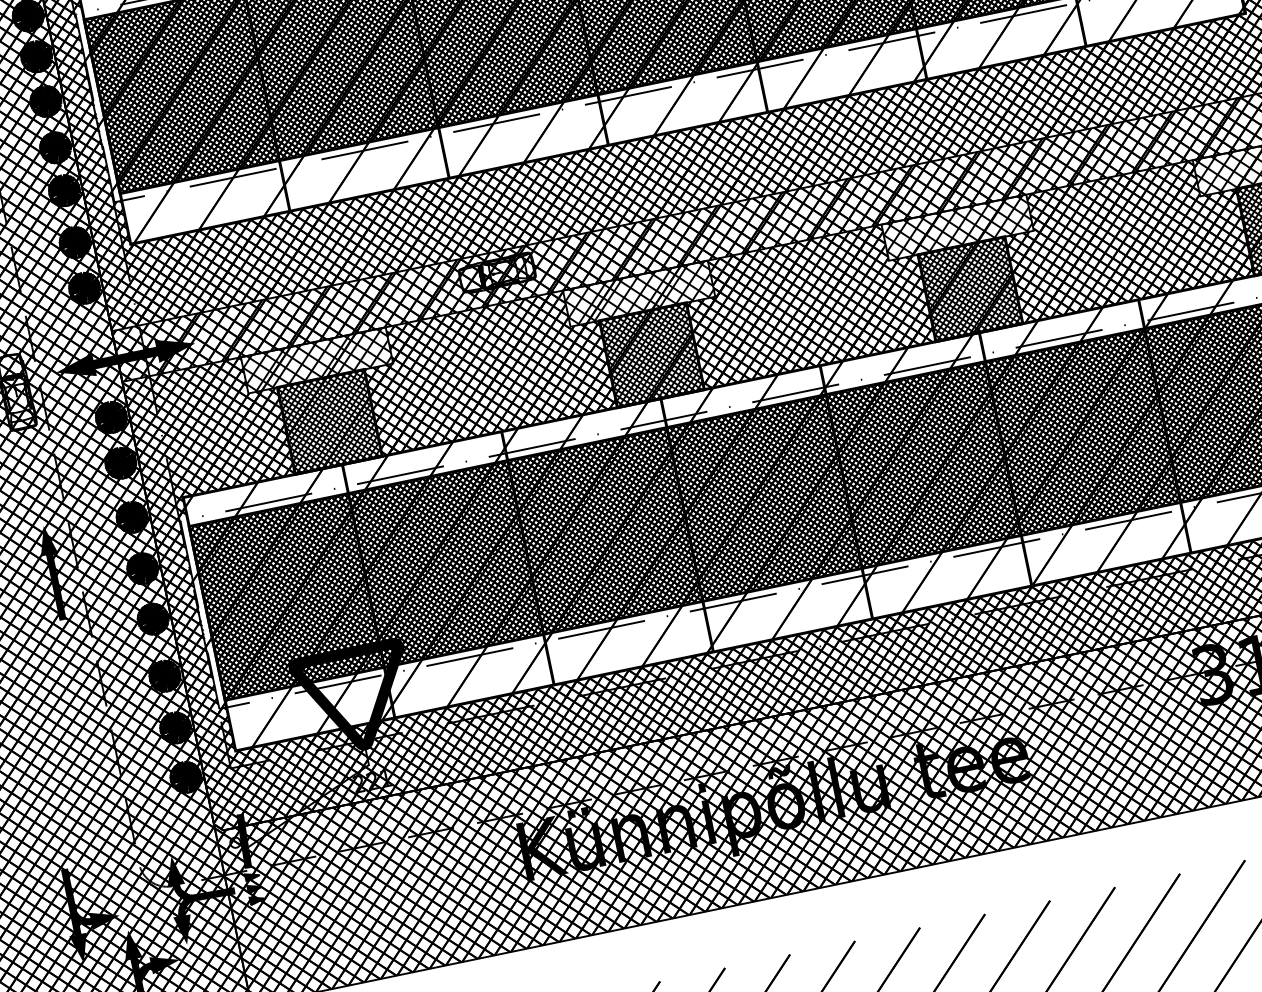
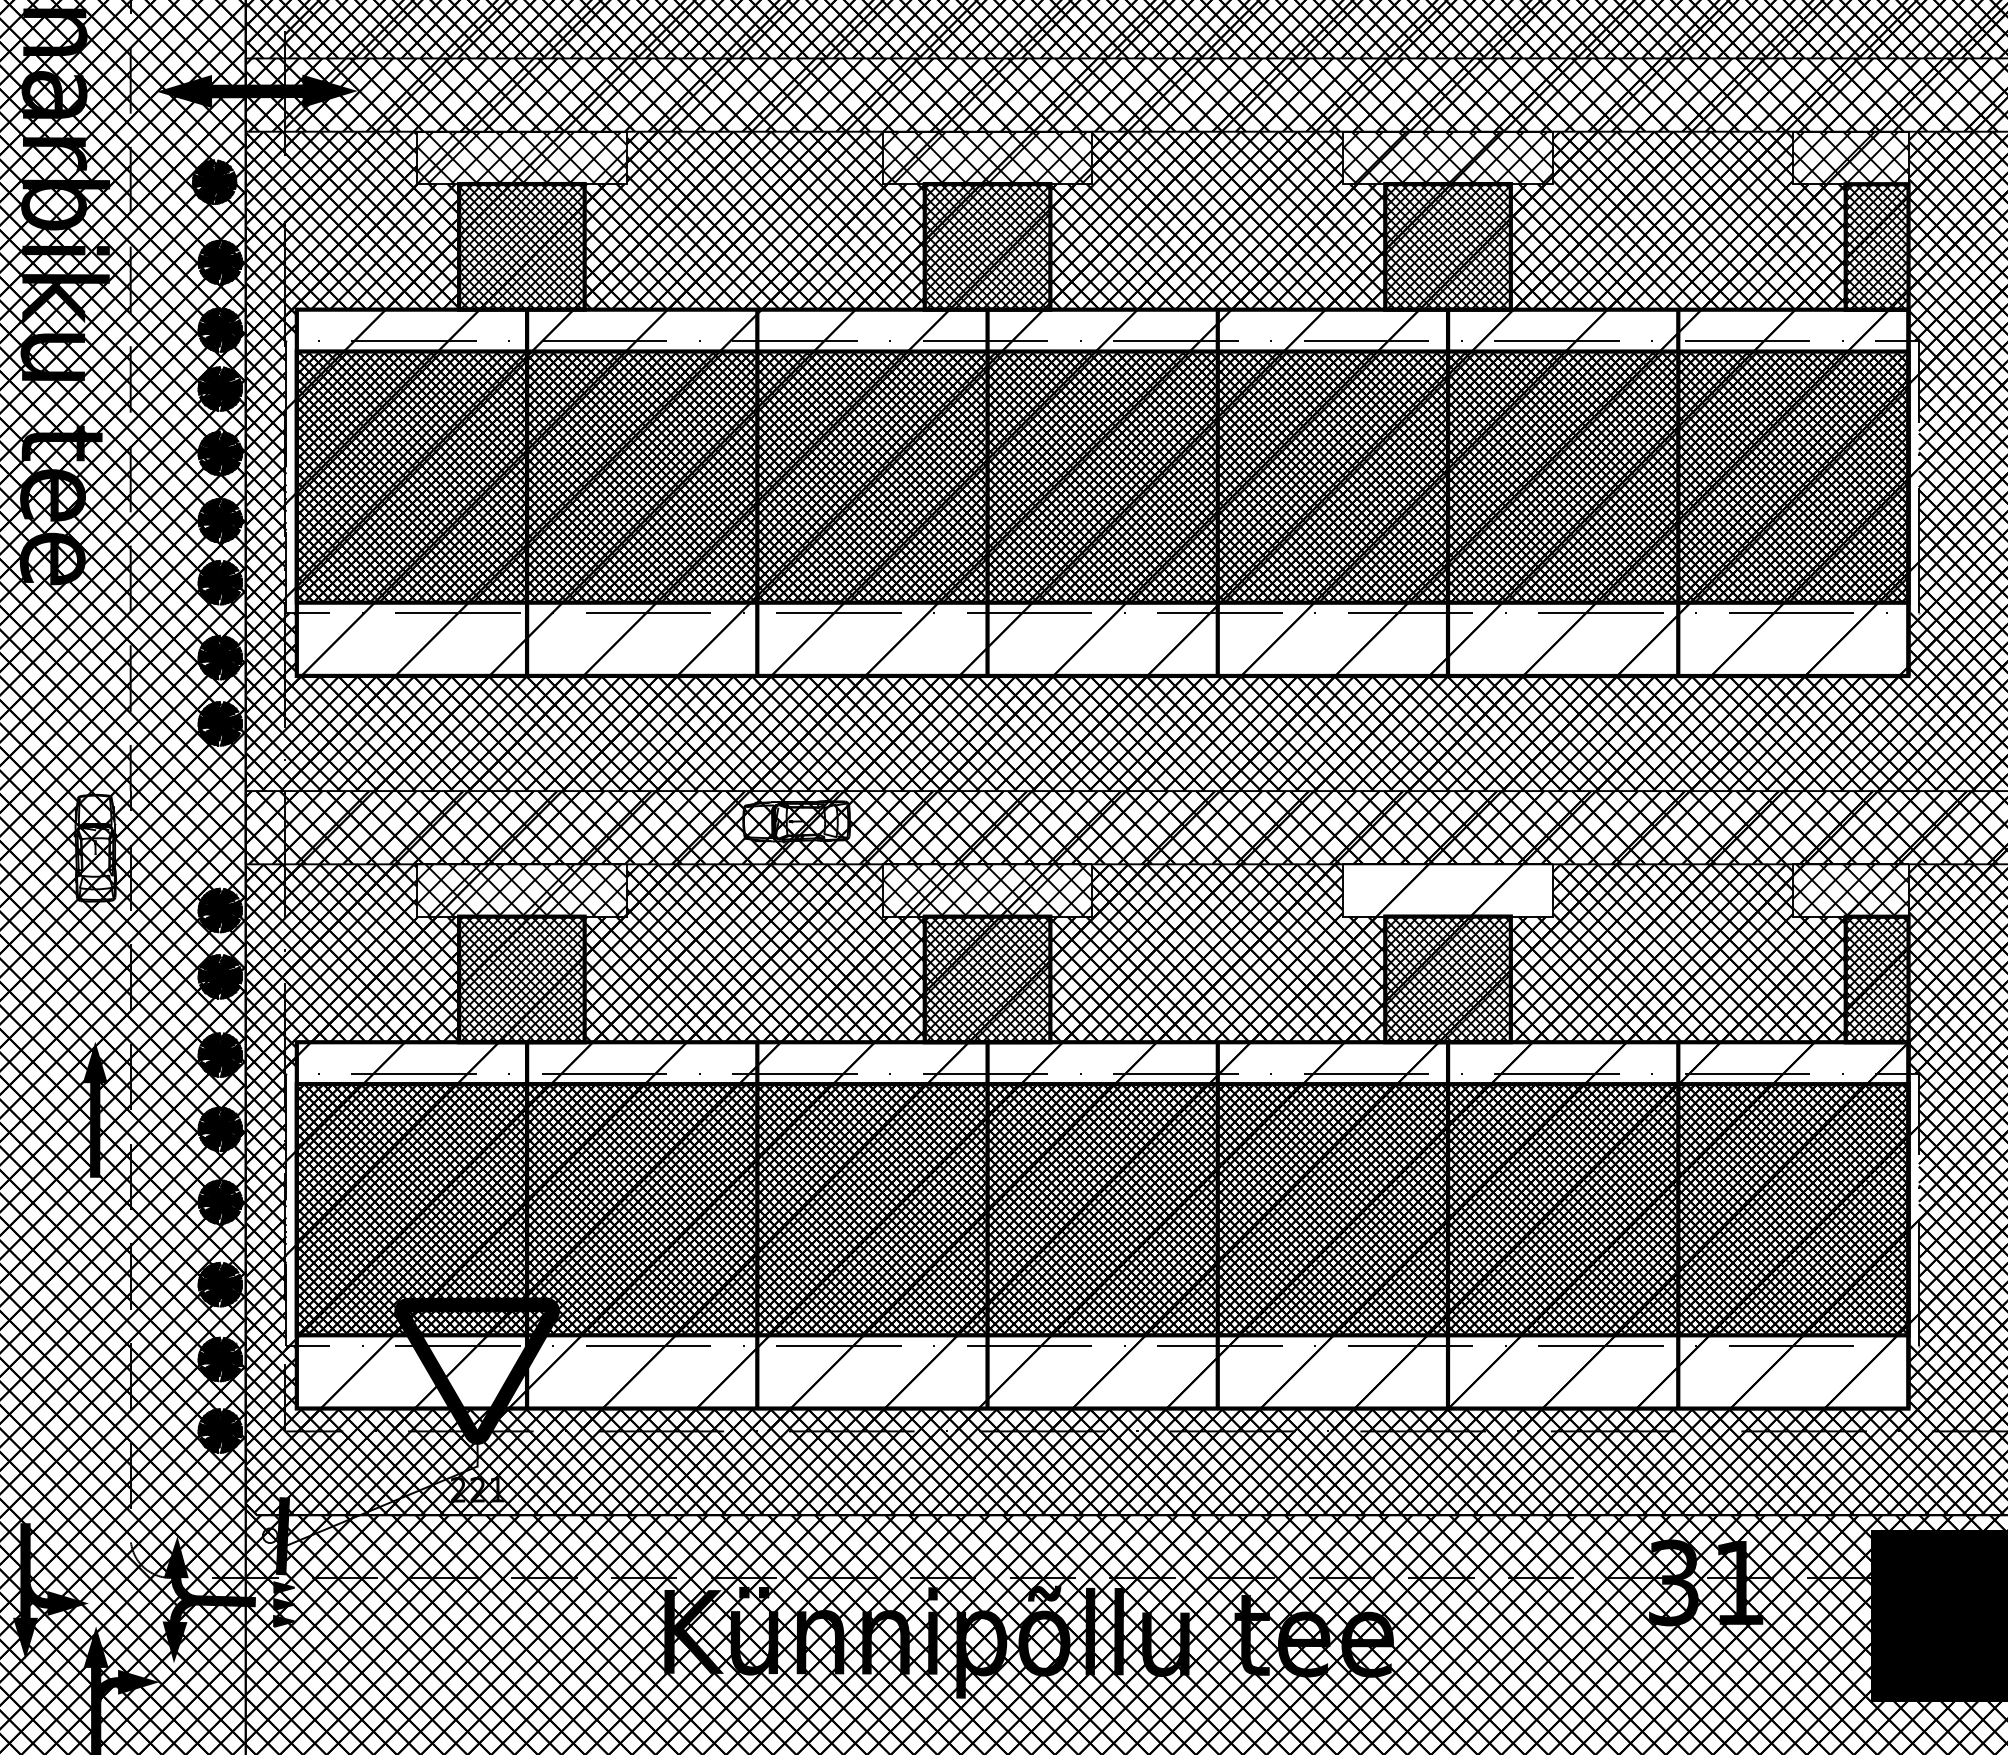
hatch: (957, 227) -> (1447, 890), removed
fill: (125, 358) -> (256, 832), removed

